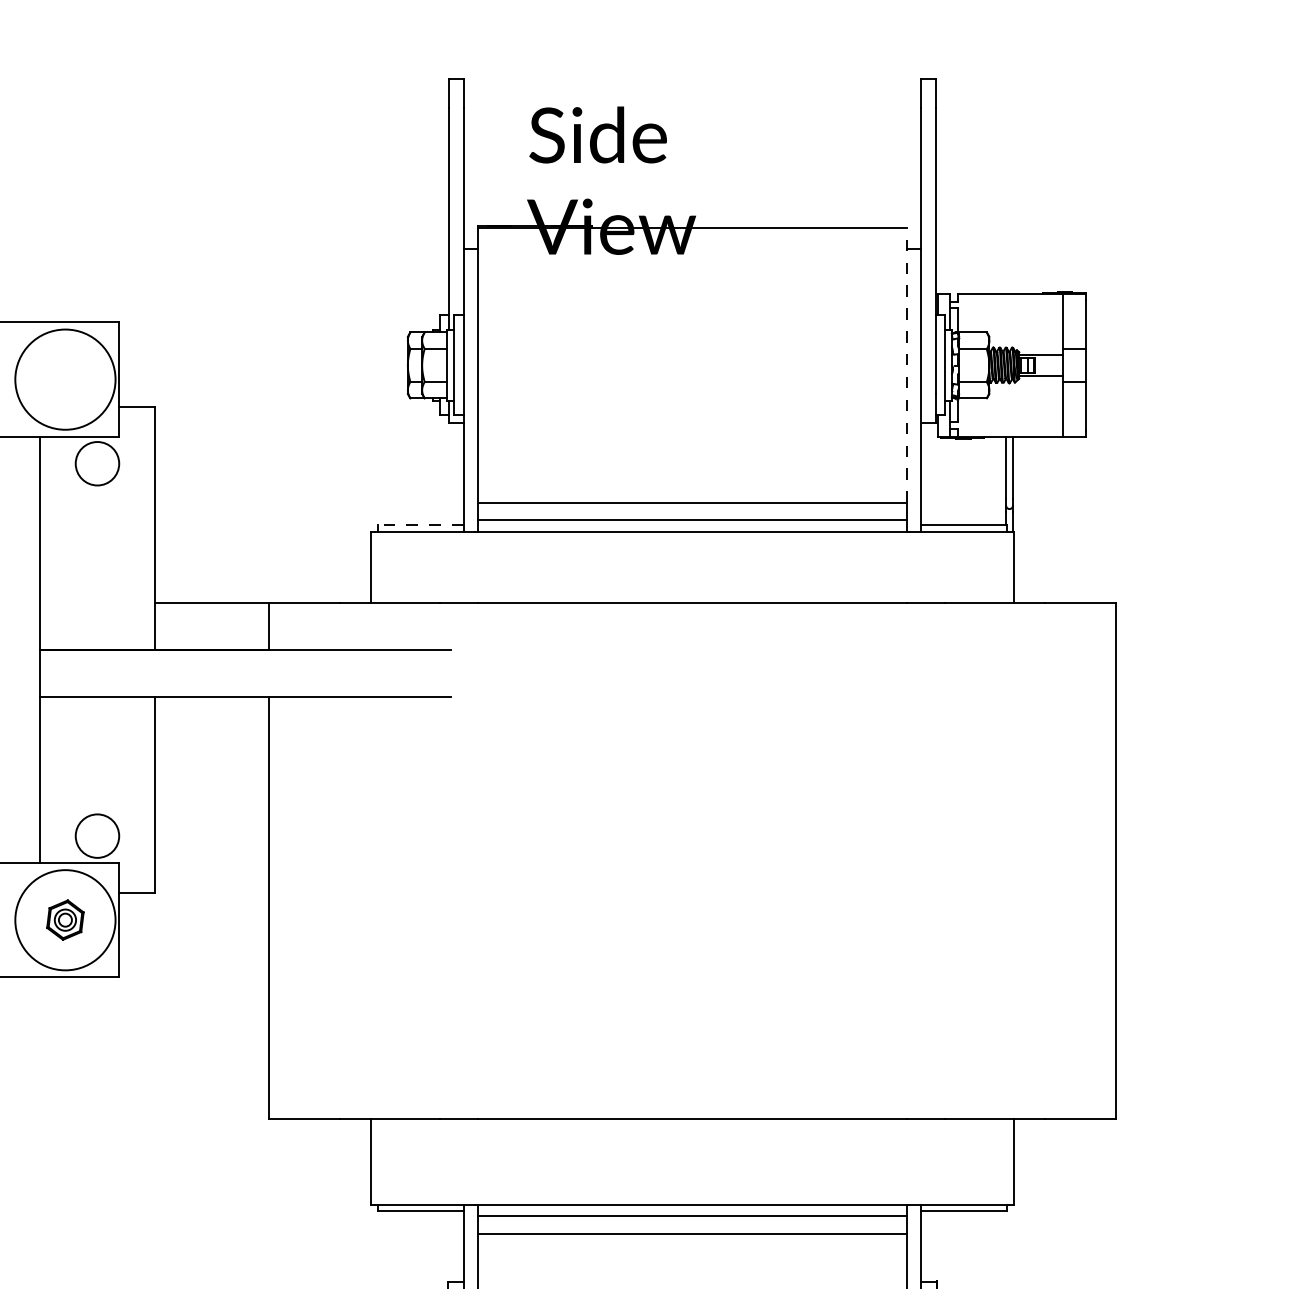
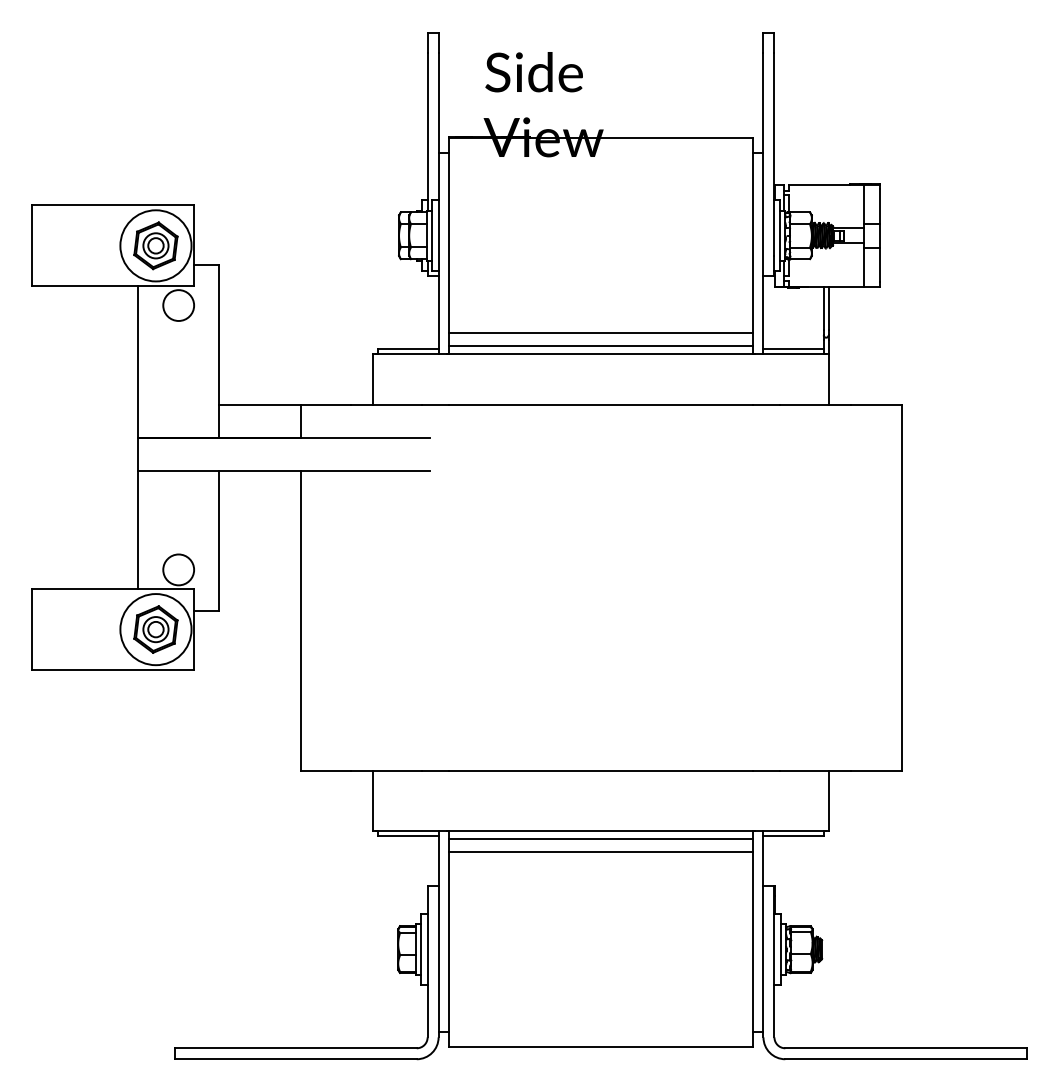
line: (907, 365) -> (753, 235), dashed -> solid
part: (64, 379) -> (155, 245), added
line: (419, 525) -> (407, 349), dashed -> solid
part: (64, 920) -> (155, 629), size x1.67

